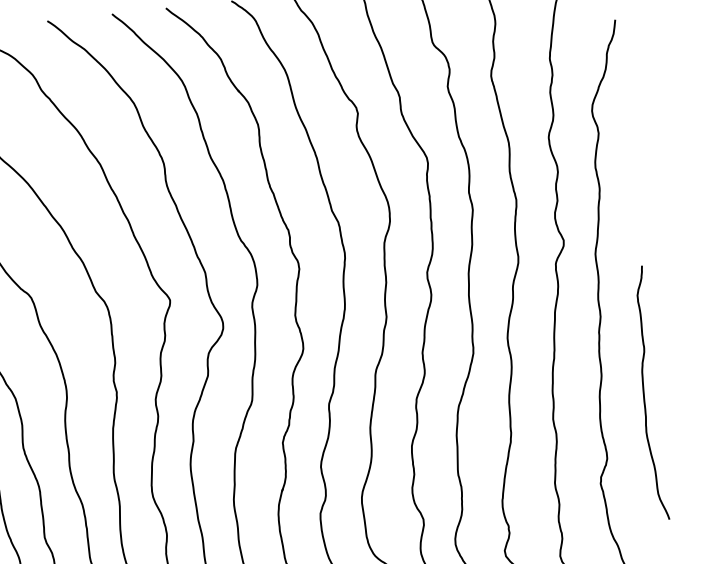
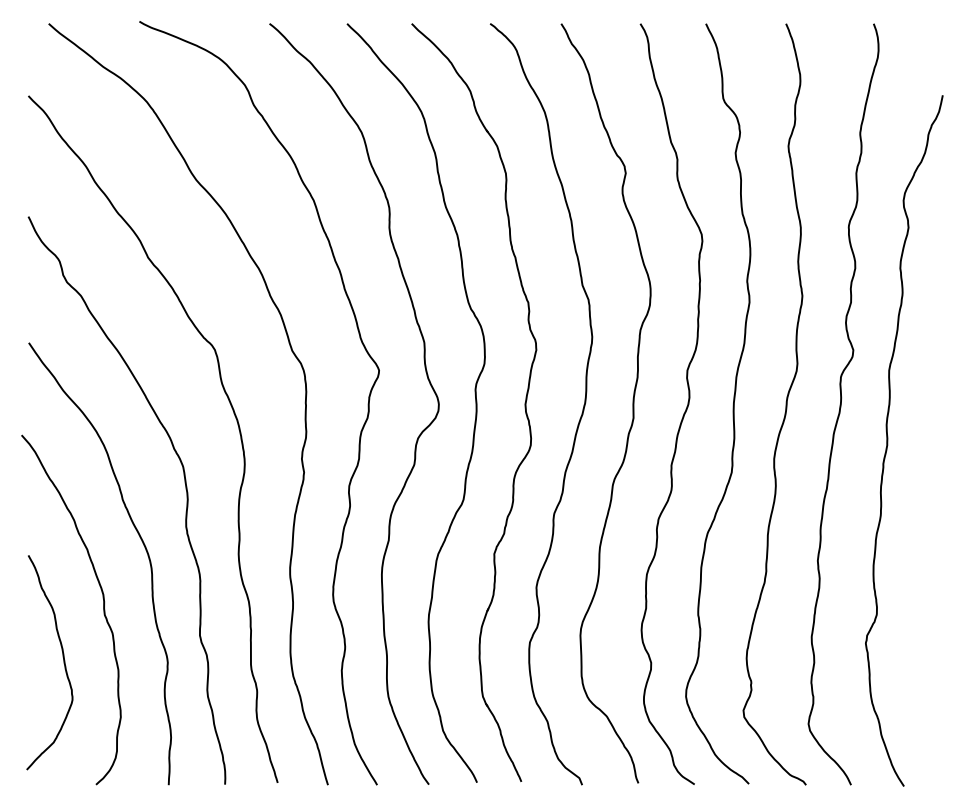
curve: (644, 393) -> (929, 542), removed

